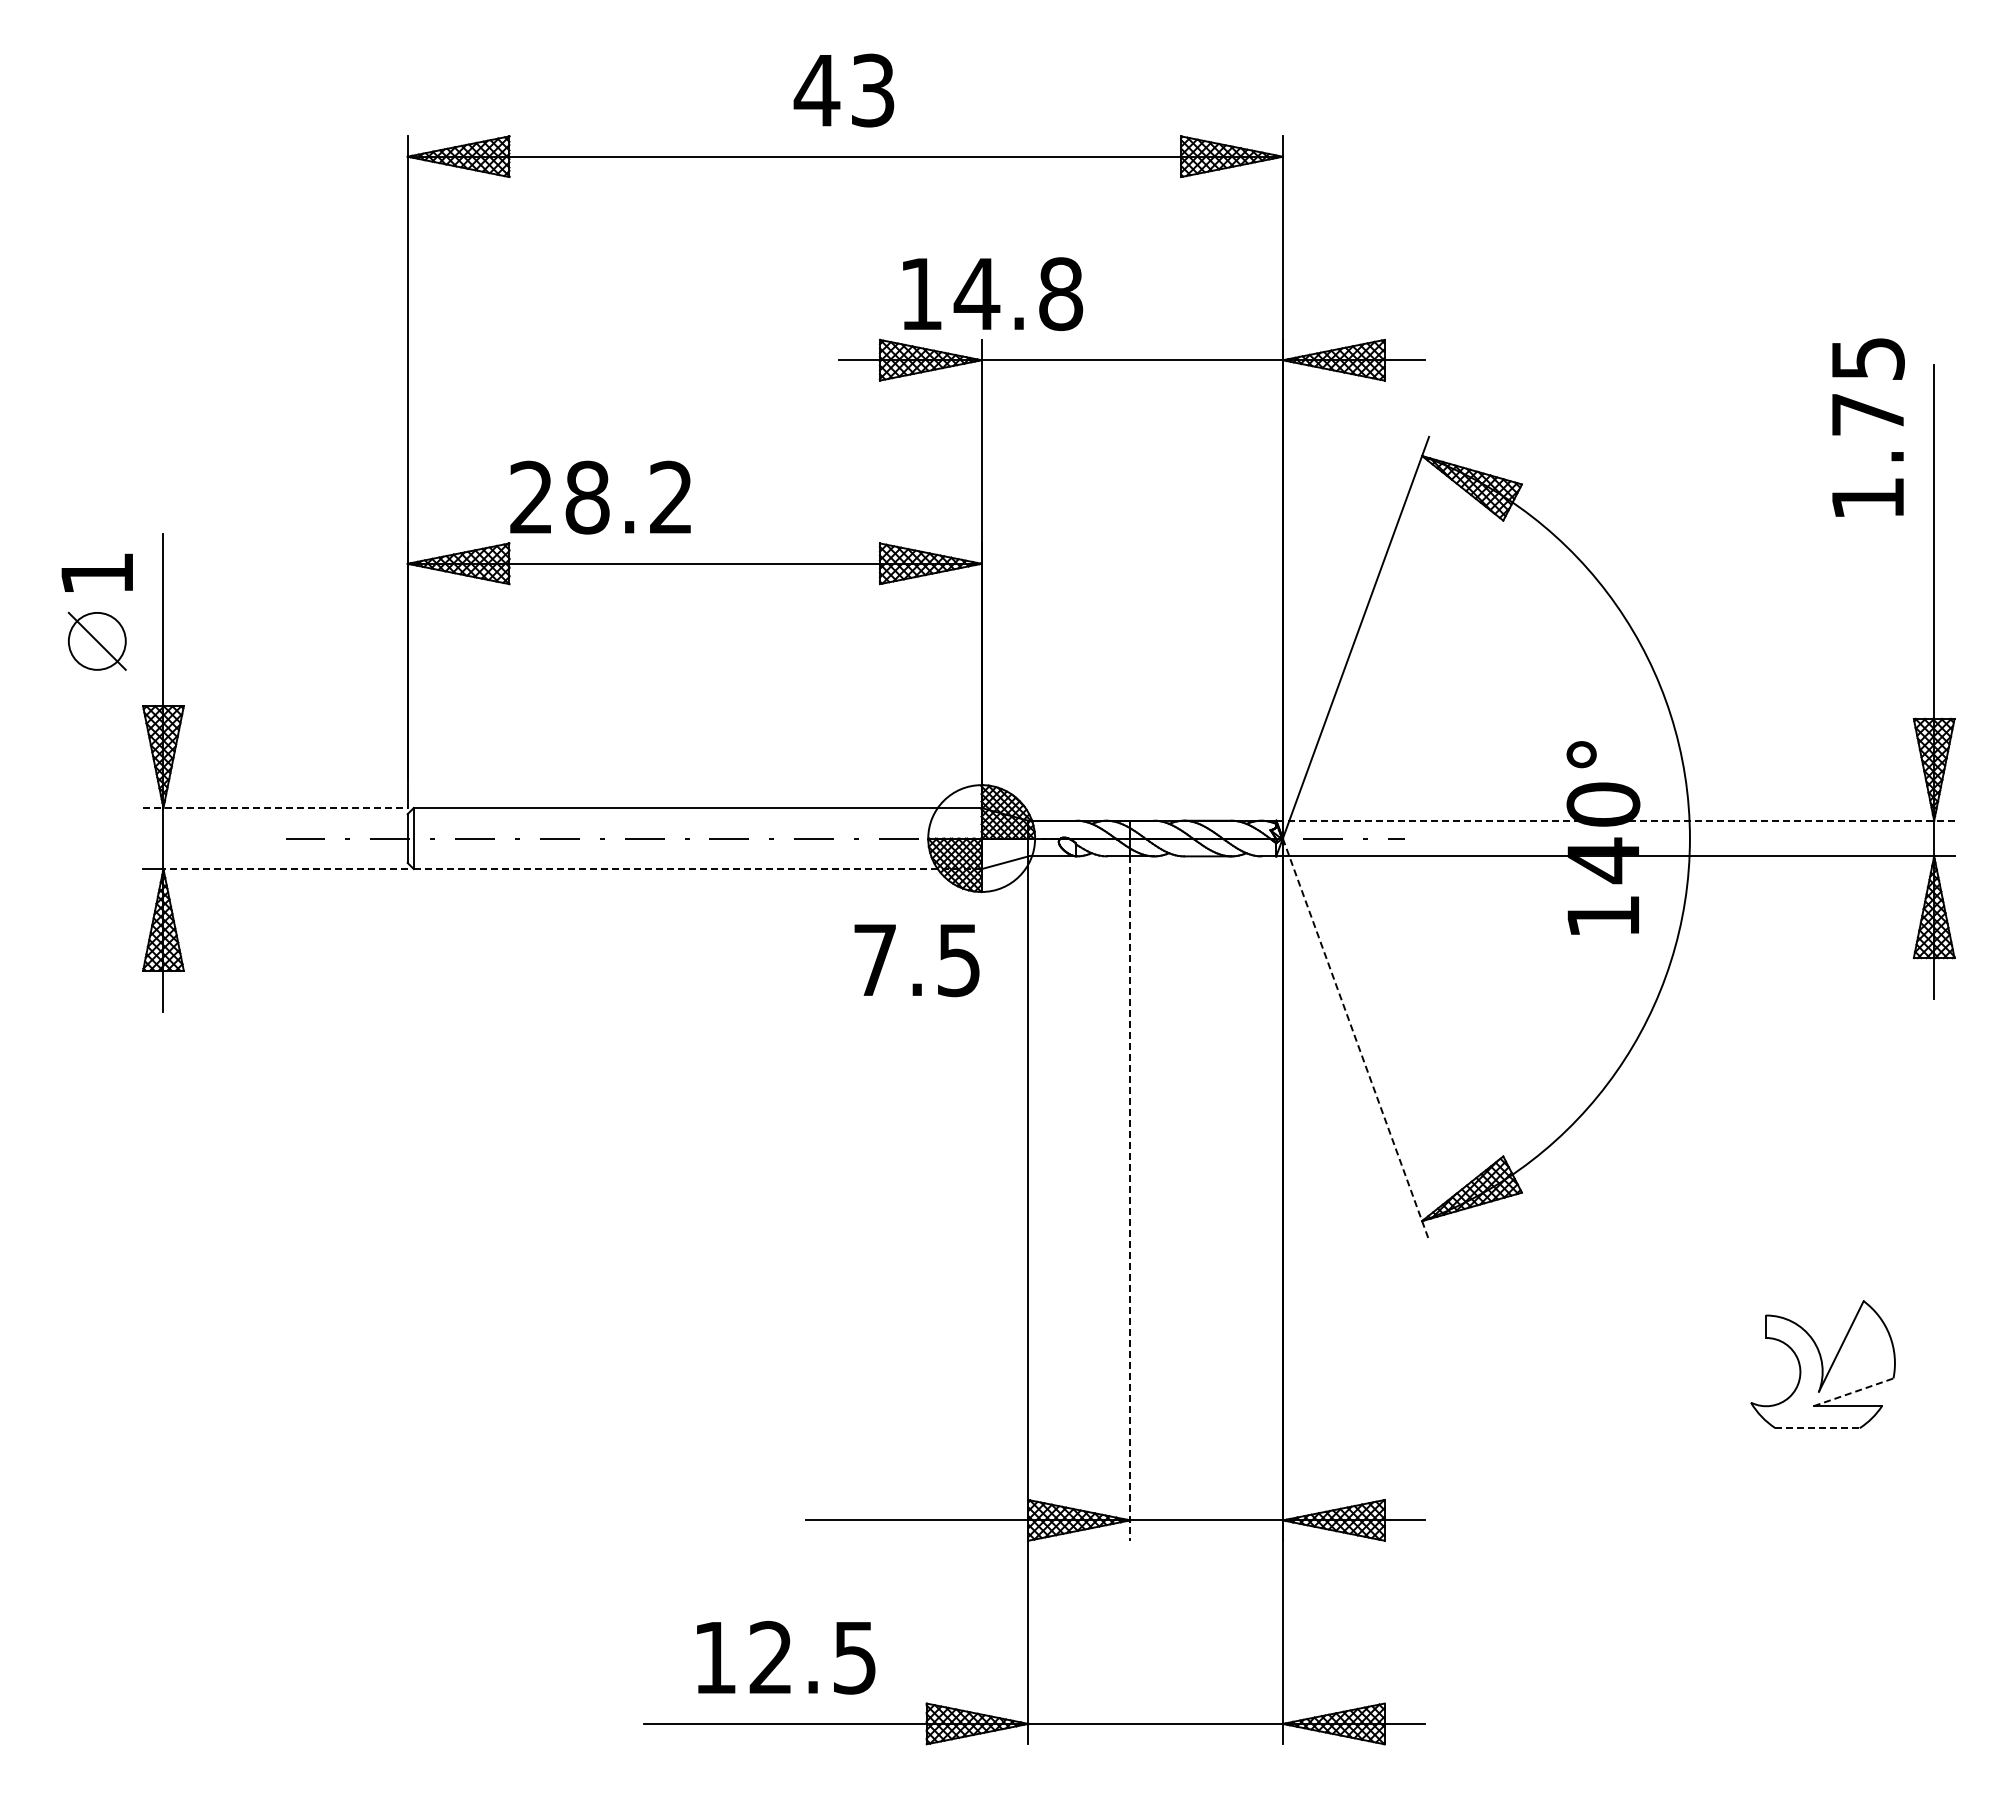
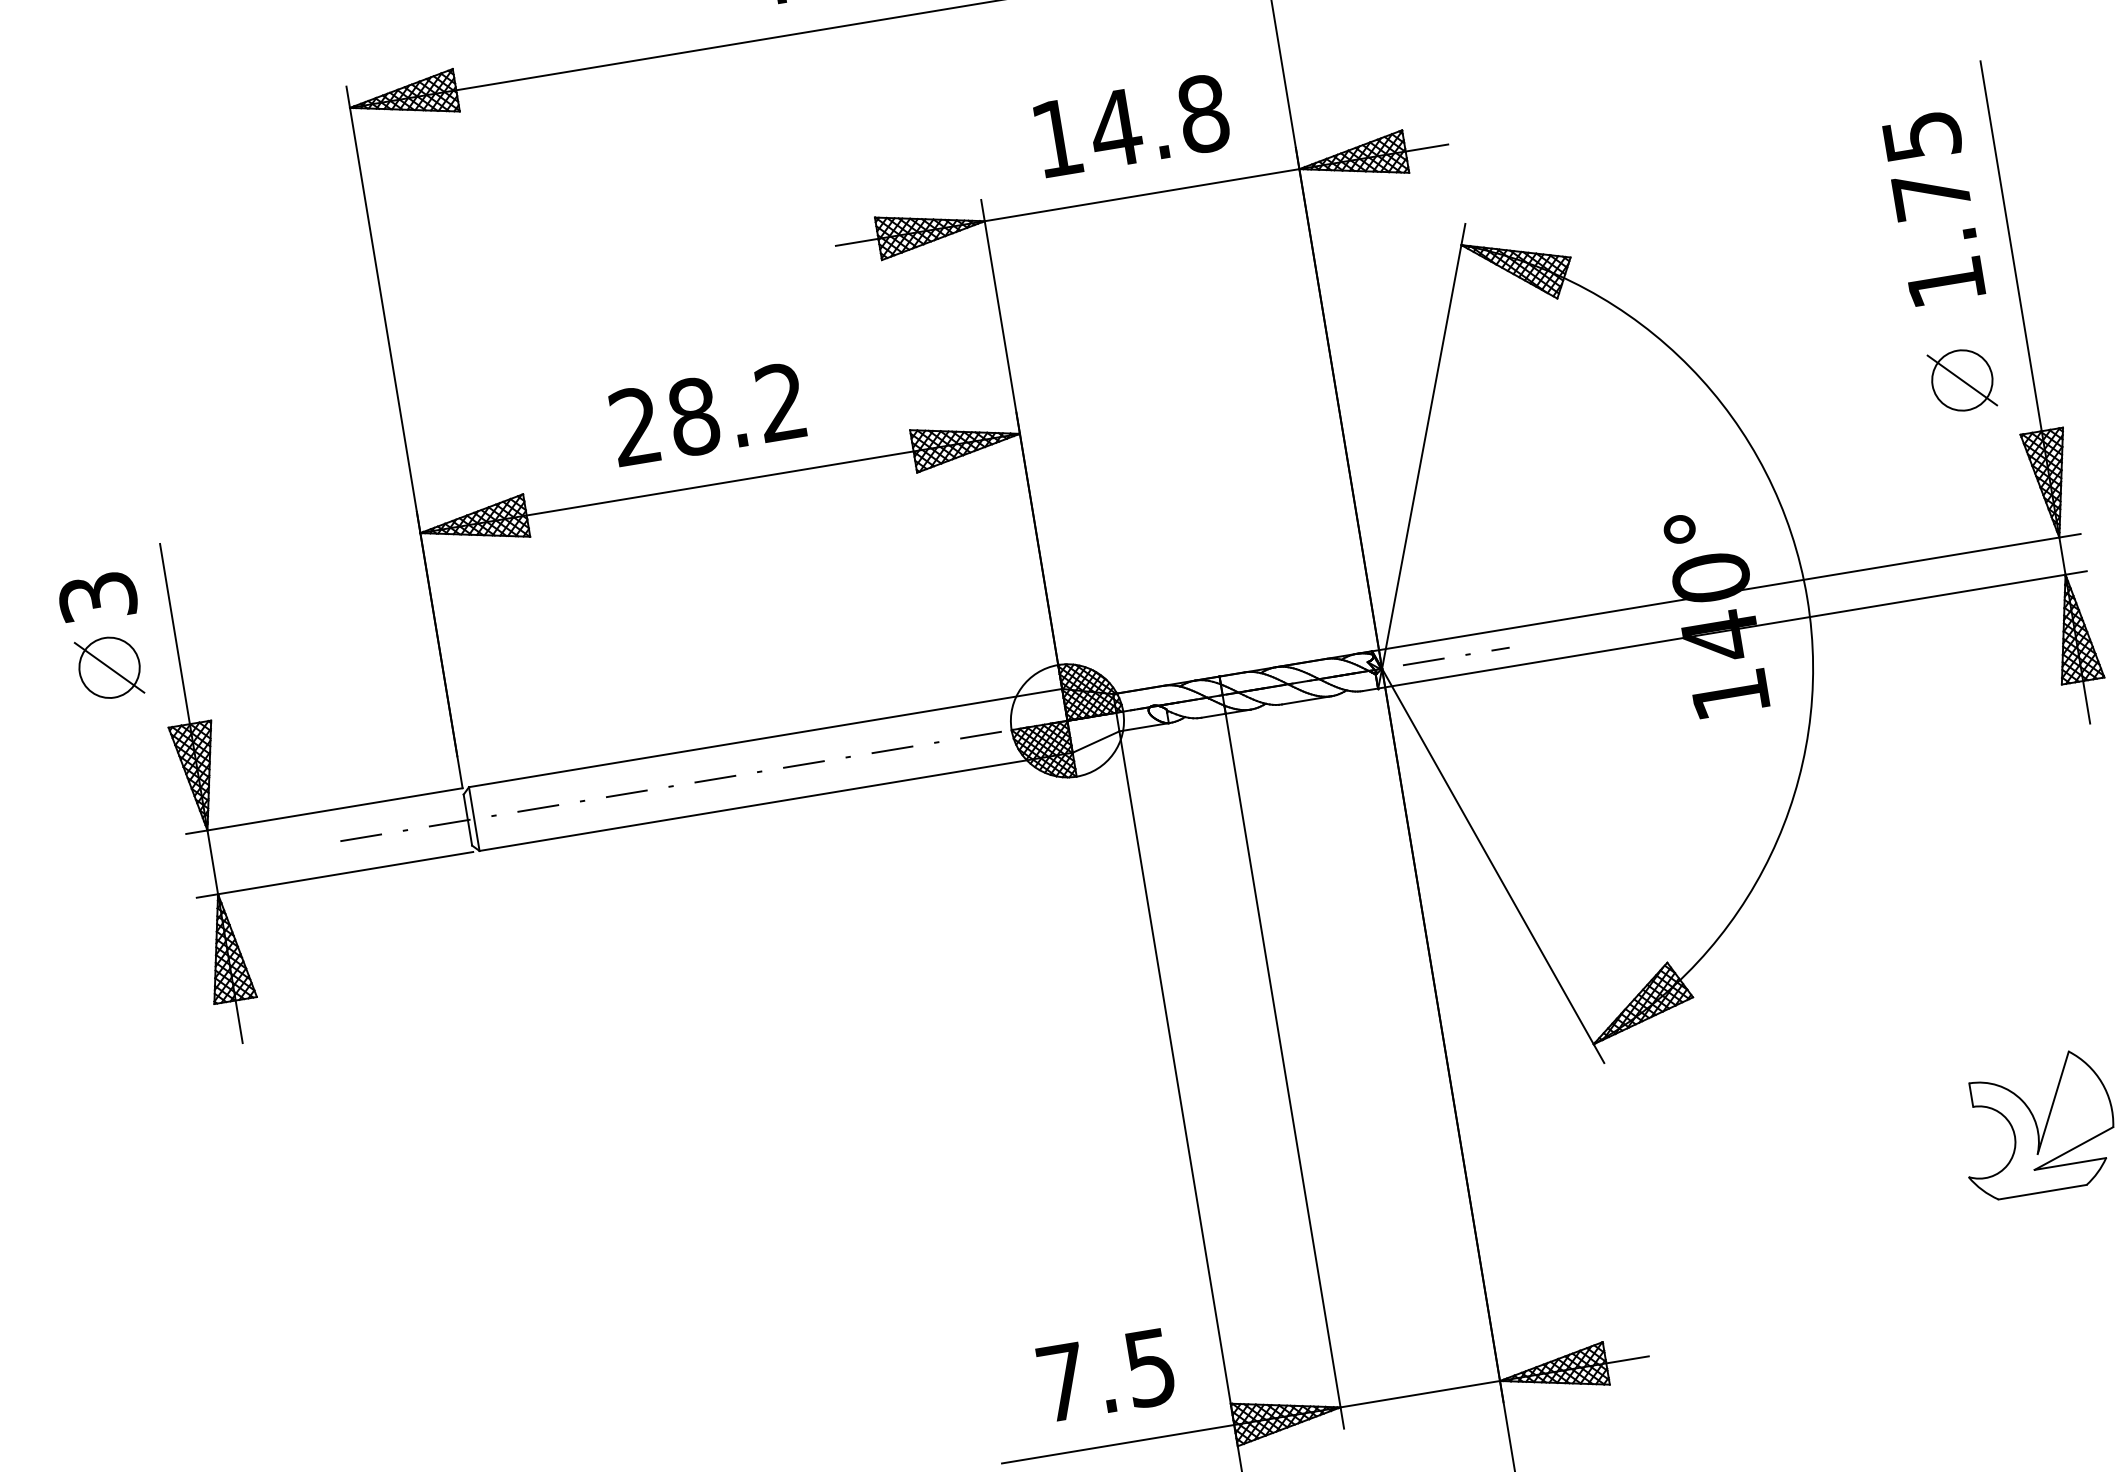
text: (993, 293) -> (1132, 125), moved
text: (1868, 427) -> (1934, 208), moved
text: (600, 497) -> (707, 414), moved
text: (97, 573) -> (98, 596), 1 -> 3
part: (1867, 658) -> (1961, 379), added
line: (275, 808) -> (324, 811), dashed -> solid
line: (1614, 820) -> (1725, 592), dashed -> solid
line: (285, 869) -> (345, 873), dashed -> solid
line: (697, 869) -> (775, 802), dashed -> solid
text: (916, 960) -> (1105, 1375), moved
line: (1355, 1039) -> (1492, 866), dashed -> solid
line: (1130, 1199) -> (1285, 1072), dashed -> solid
line: (1854, 1392) -> (2074, 1148), dashed -> solid
line: (1818, 1428) -> (2043, 1192), dashed -> solid

